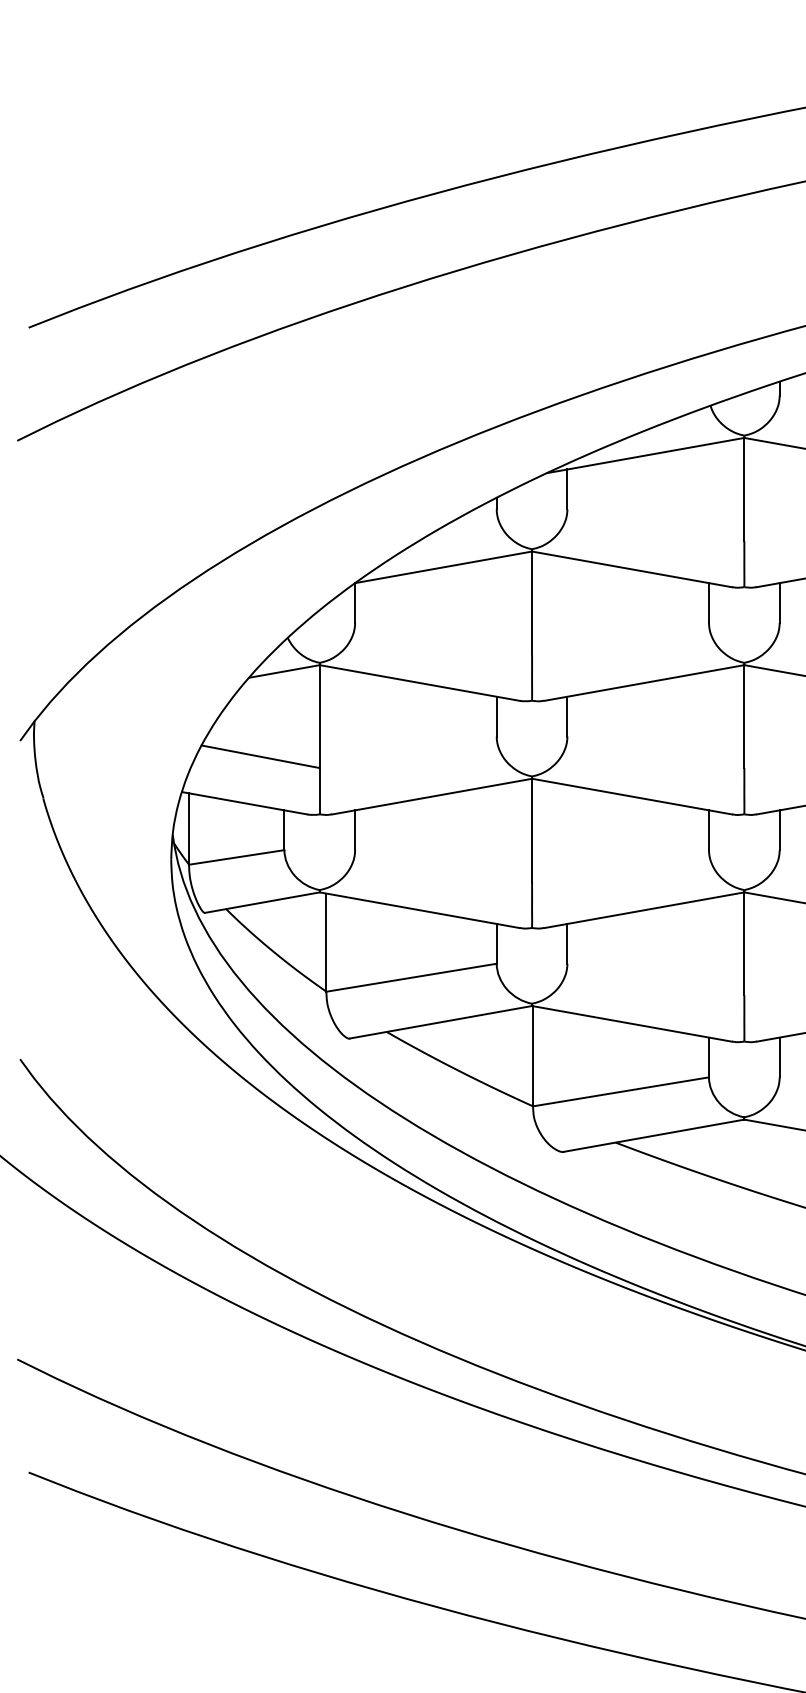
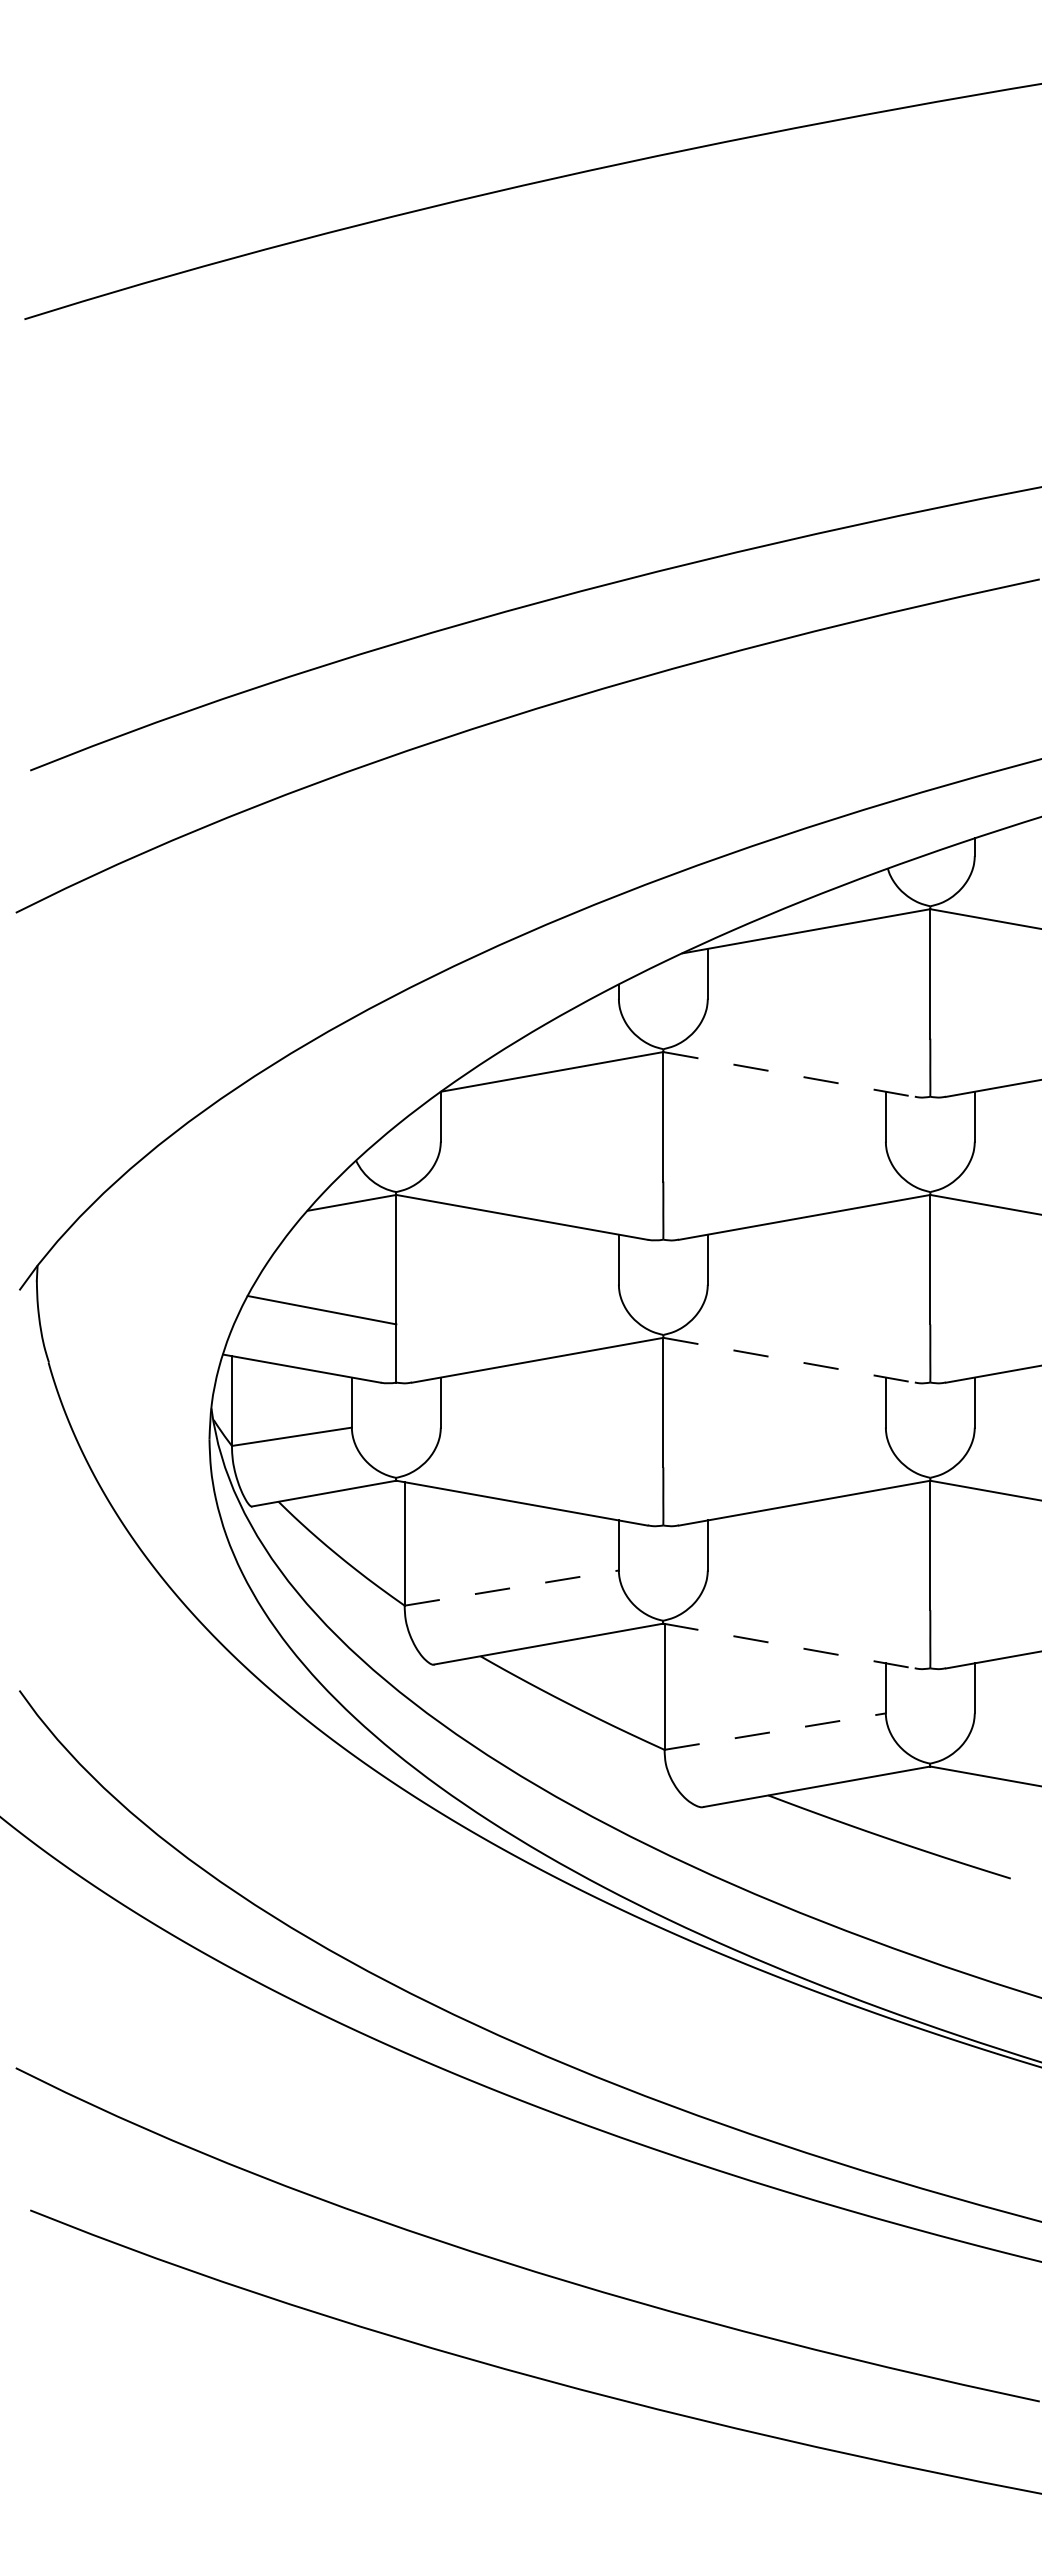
line: (632, 569) -> (789, 1074), solid -> dashed
line: (632, 796) -> (789, 1360), solid -> dashed
line: (411, 978) -> (511, 1588), solid -> dashed
line: (632, 1024) -> (789, 1646), solid -> dashed
line: (621, 1091) -> (775, 1731), solid -> dashed

